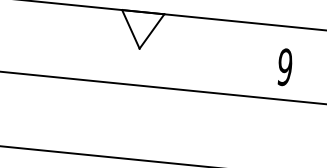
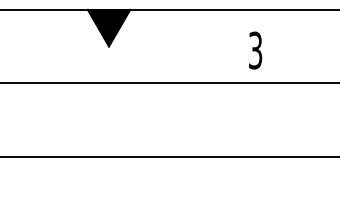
fill: (140, 29) -> (108, 27), added
text: (284, 67) -> (255, 50), 9 -> 3

